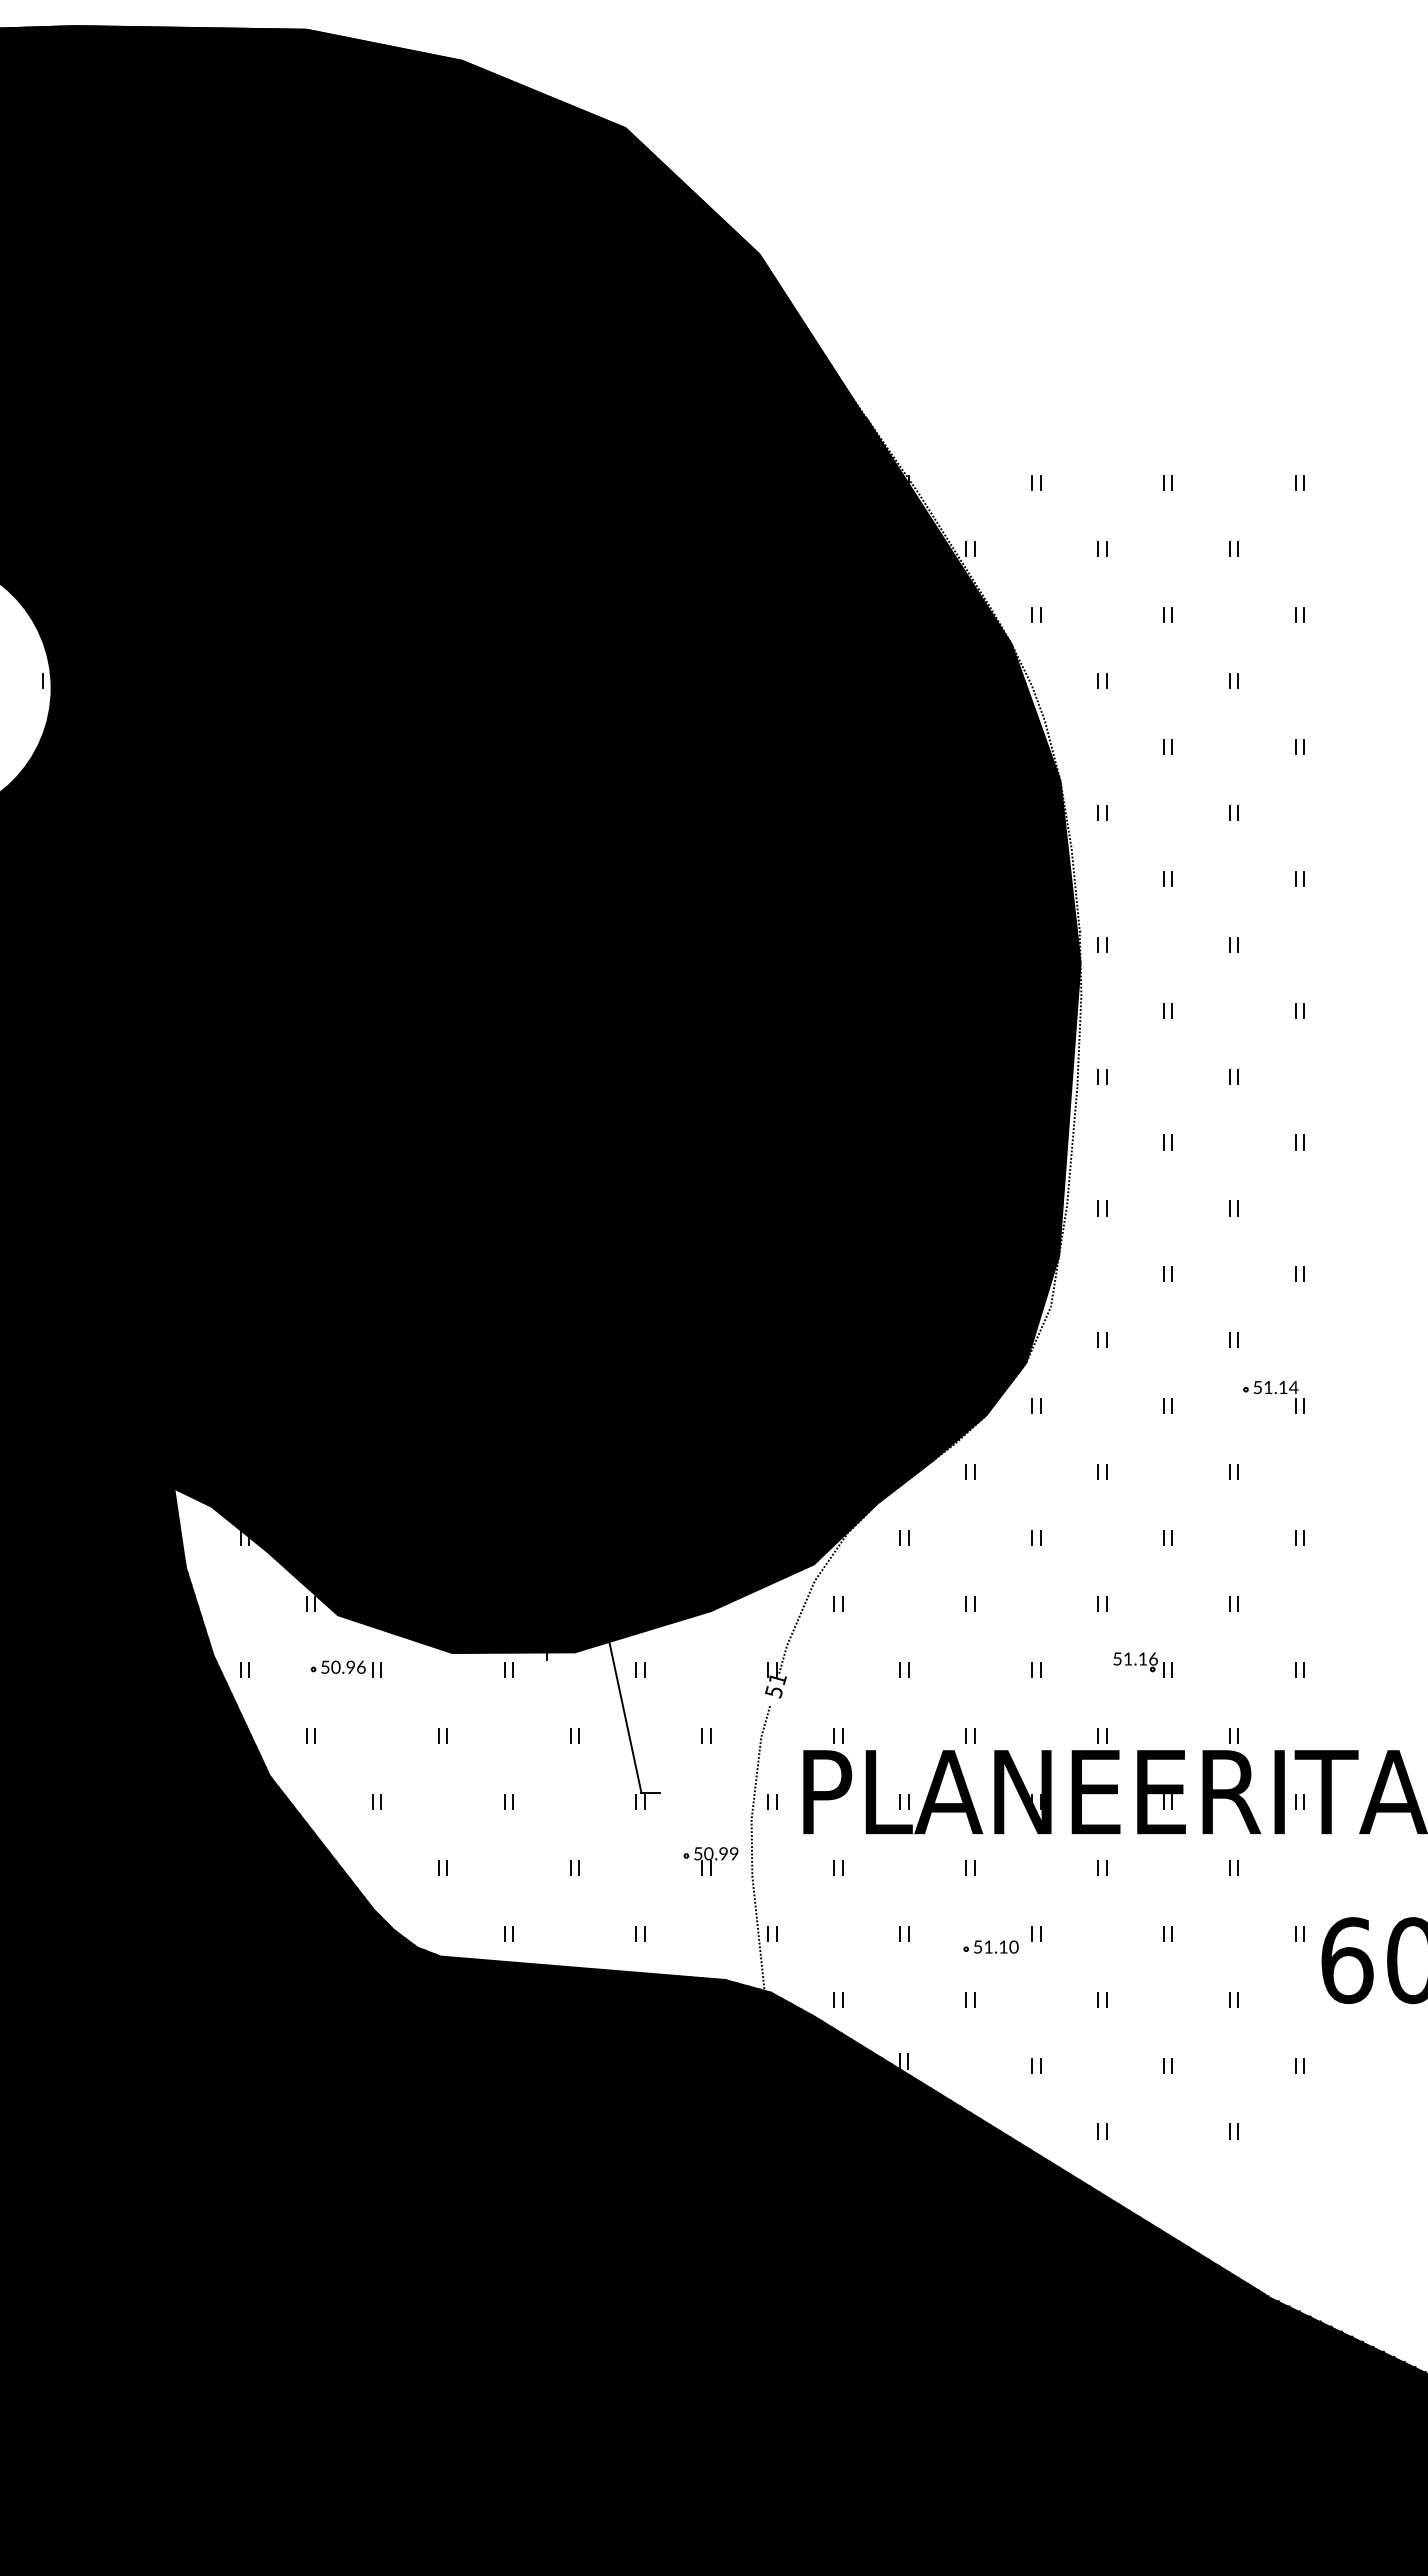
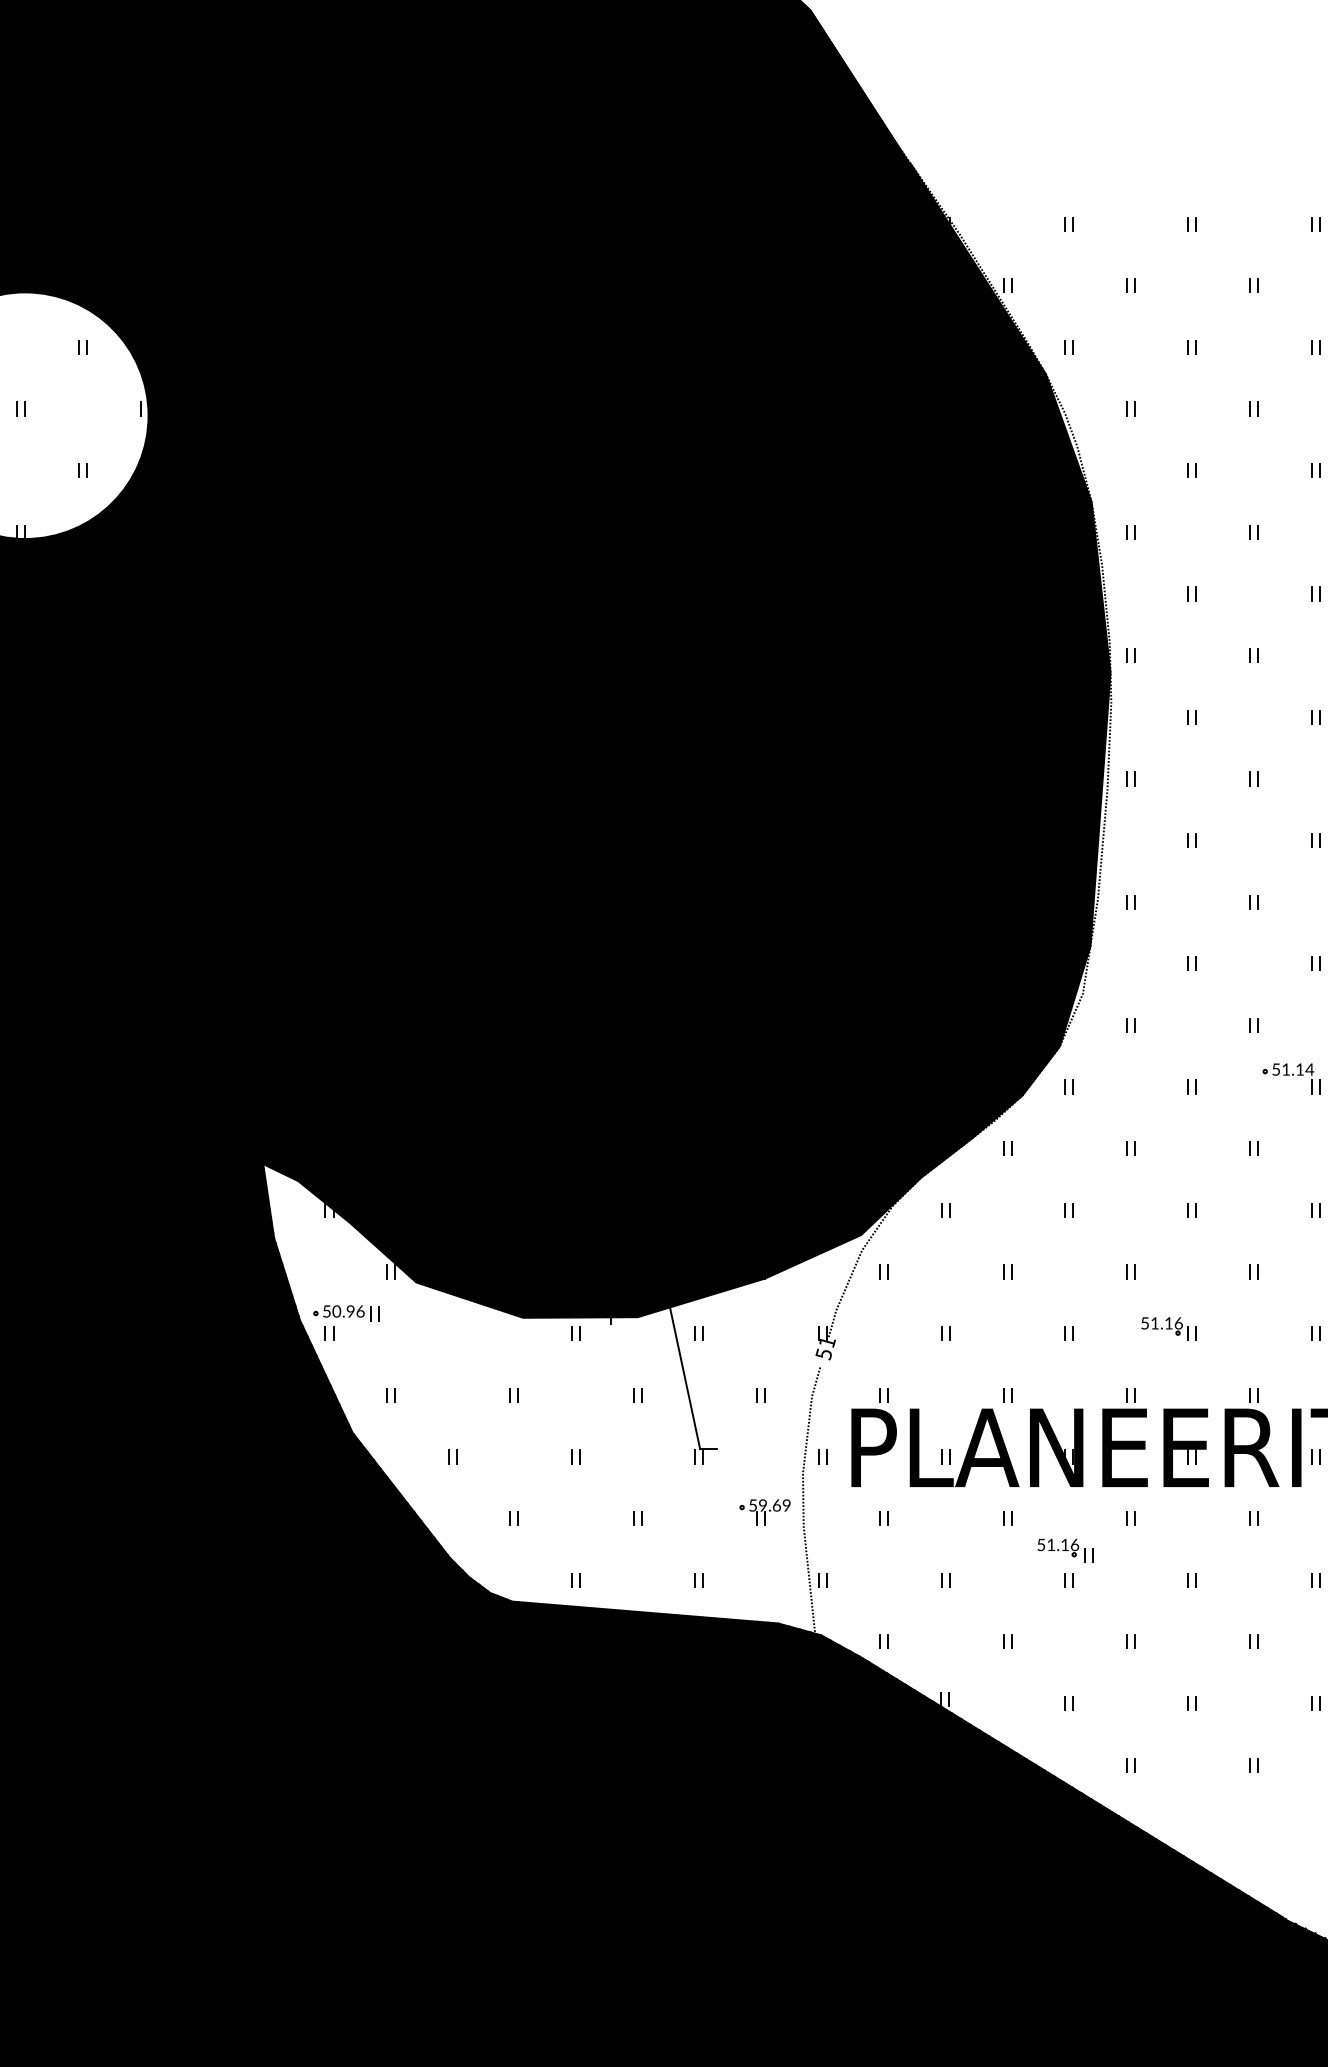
part: (345, 1668) -> (345, 1312), moved
text: (716, 1853) -> (770, 1505), 50.99 -> 59.69
part: (1031, 1901) -> (1064, 1550), added
part: (990, 1946) -> (1026, 1592), removed

